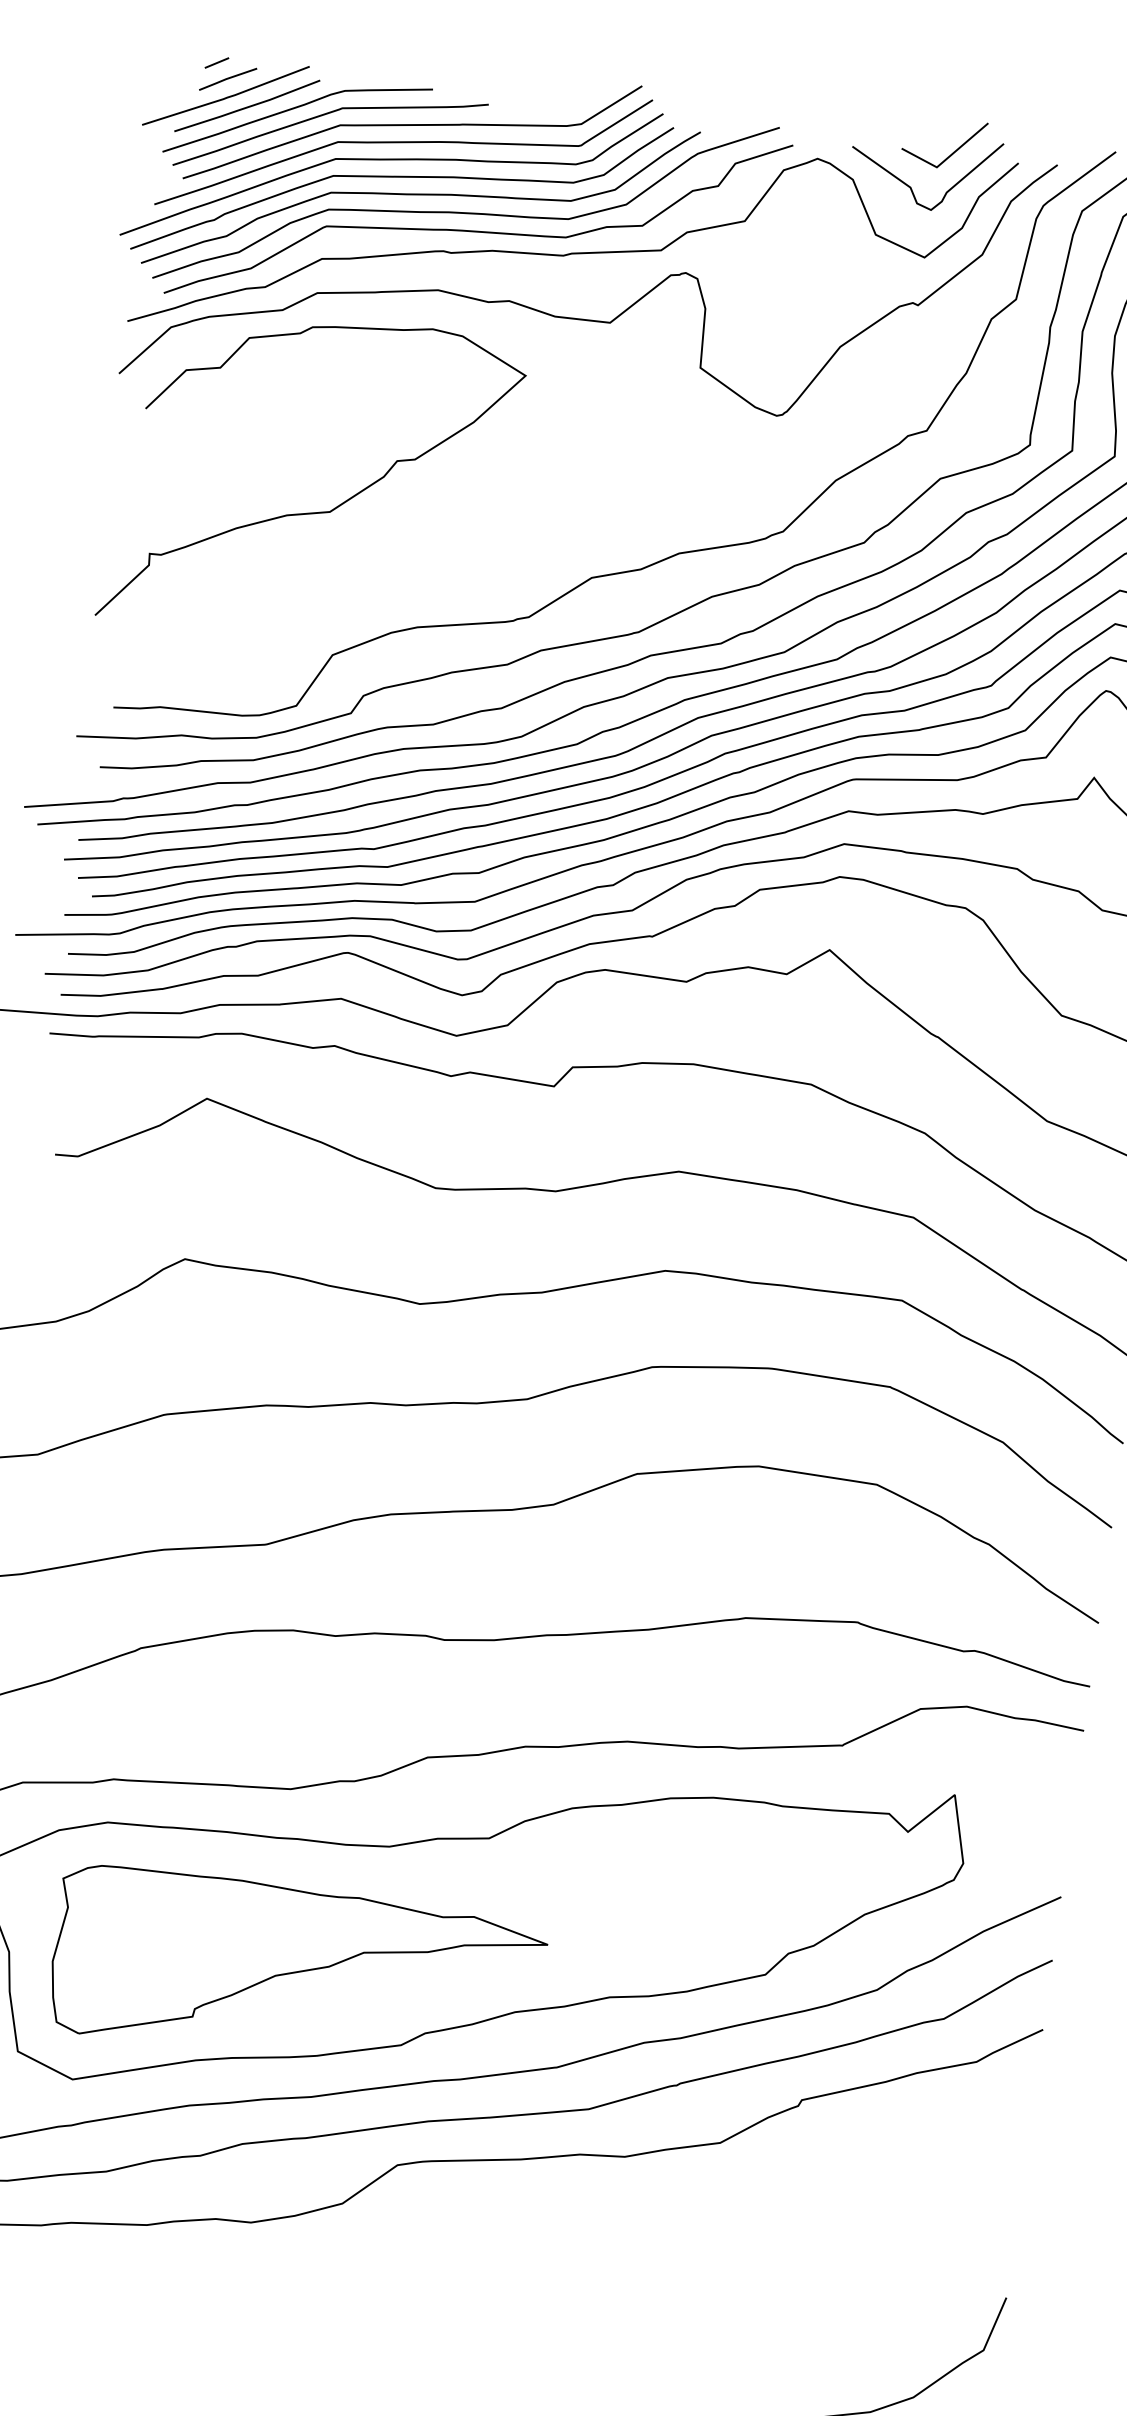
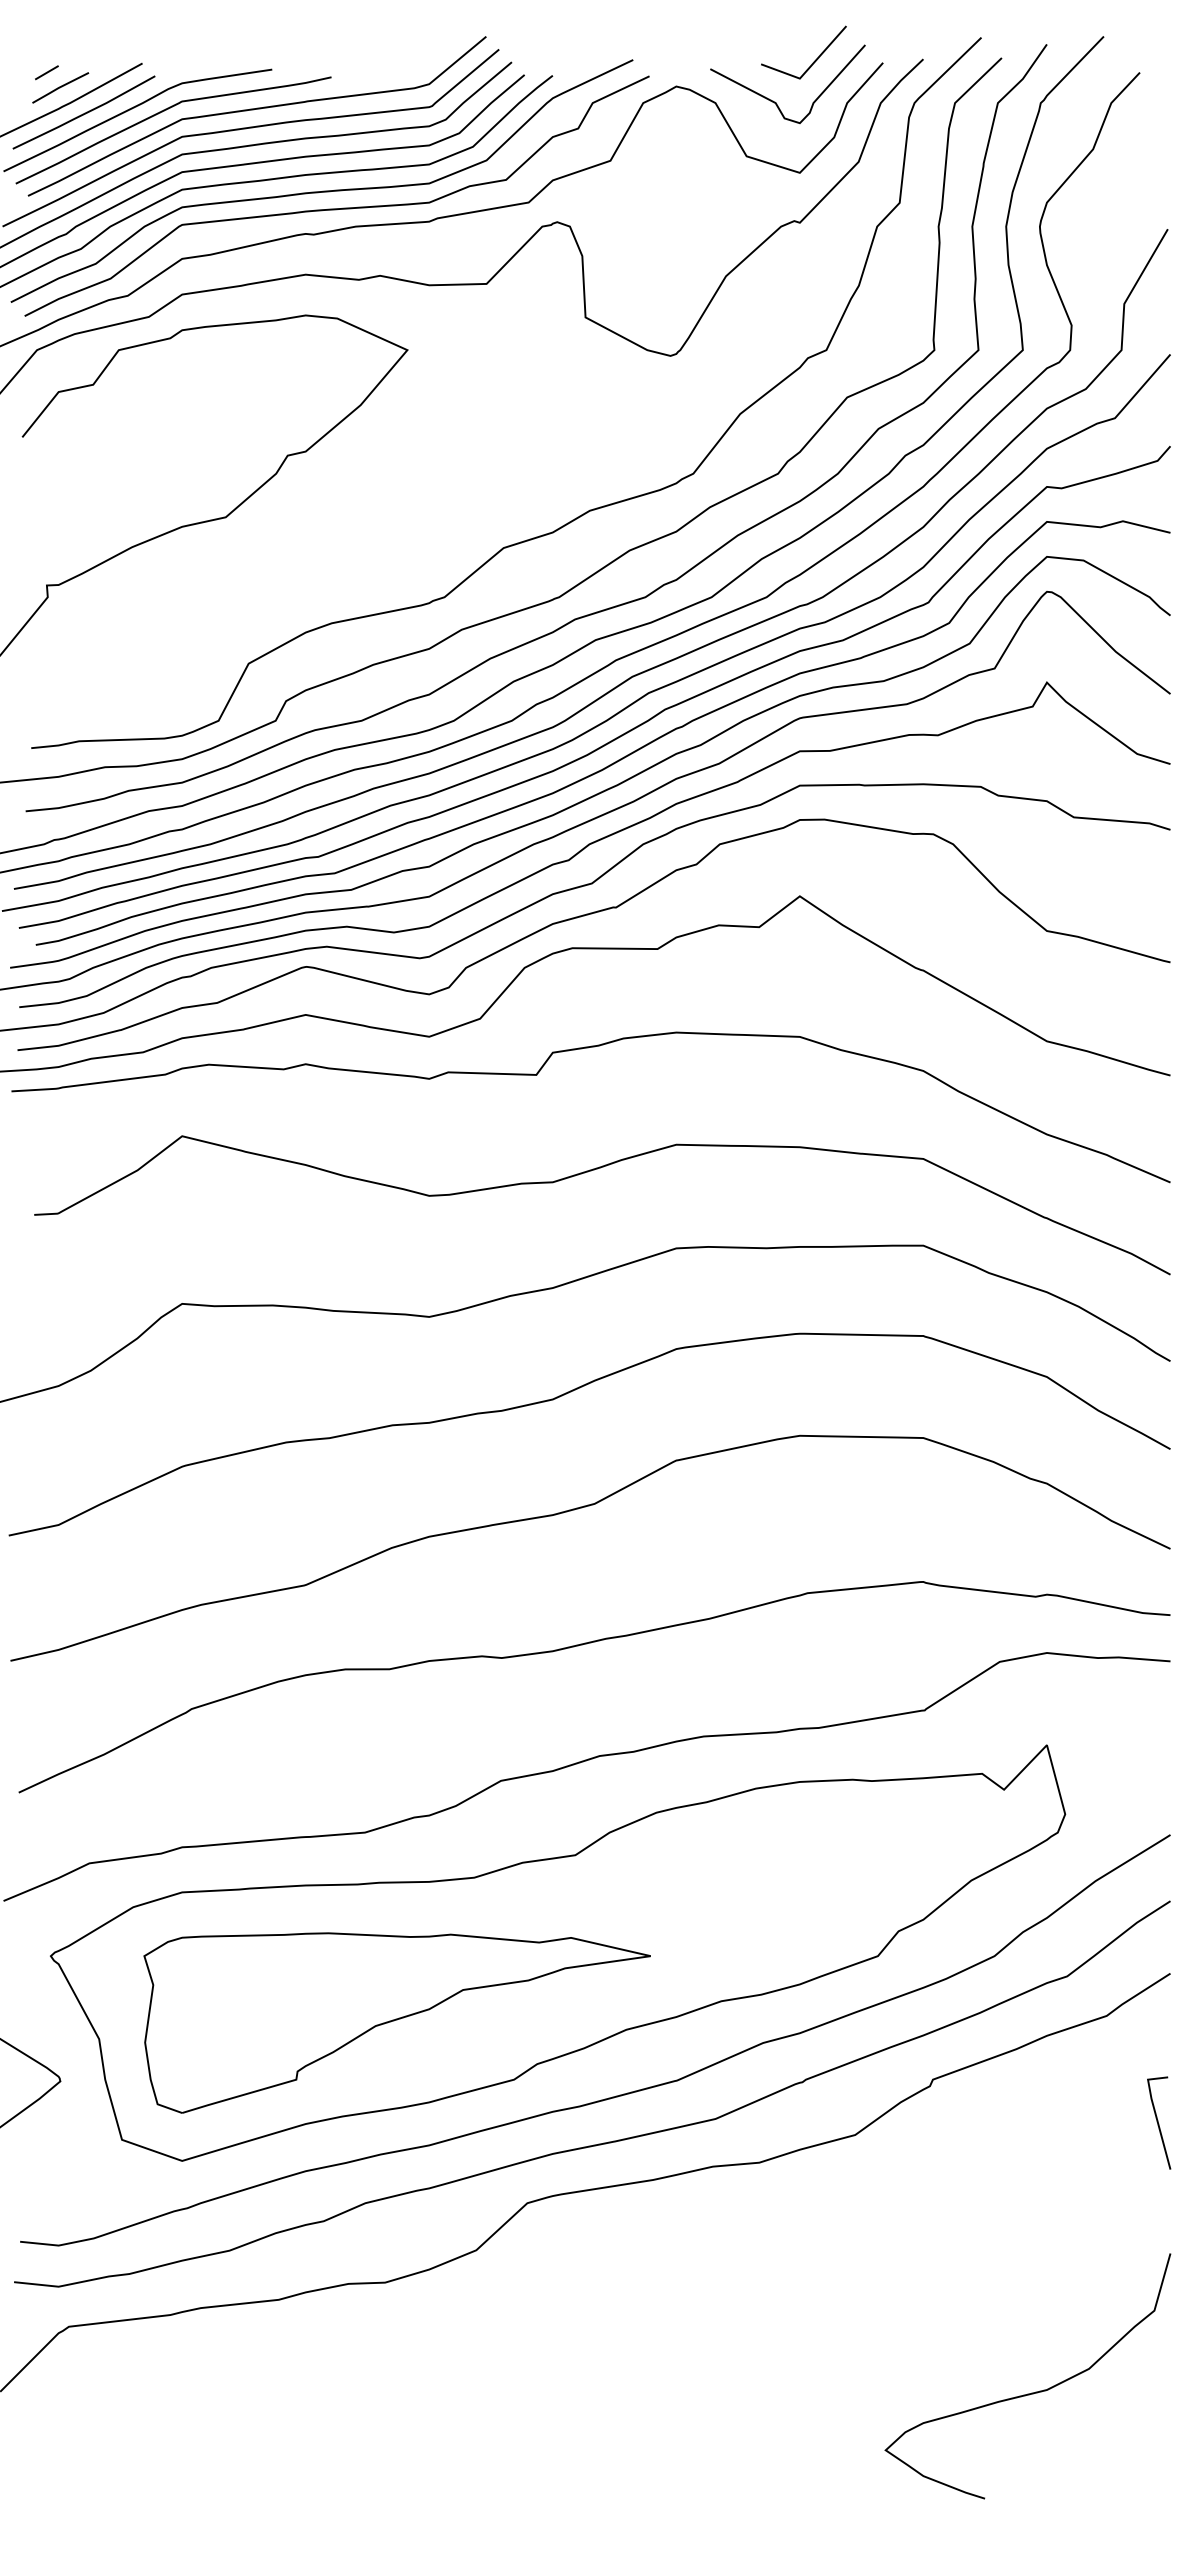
line: (1012, 2170) -> (1158, 2122), added

